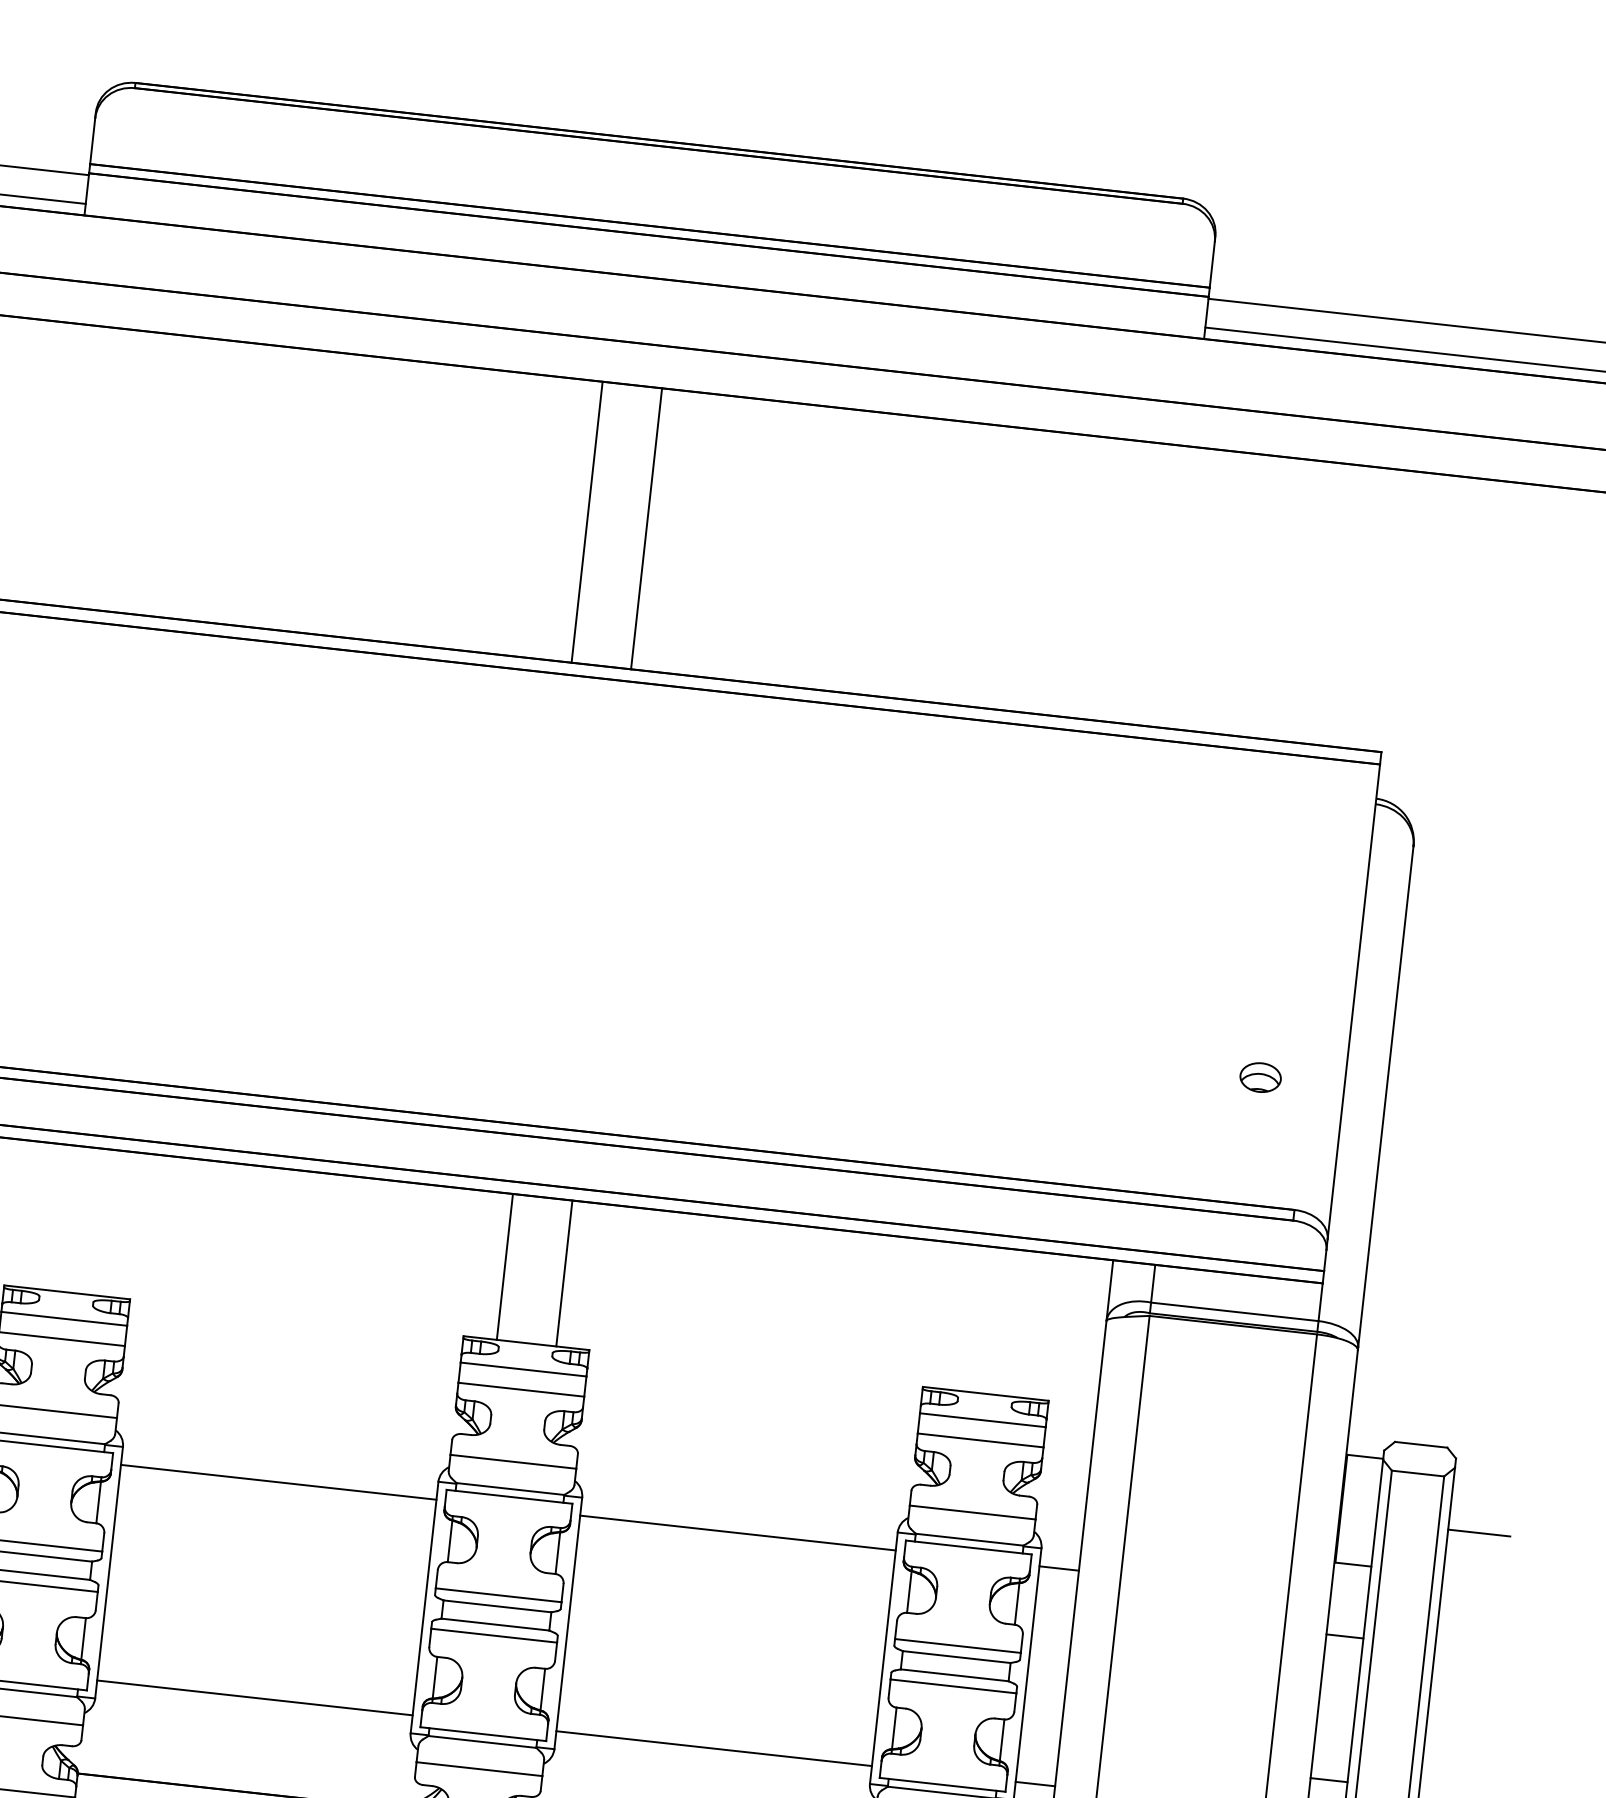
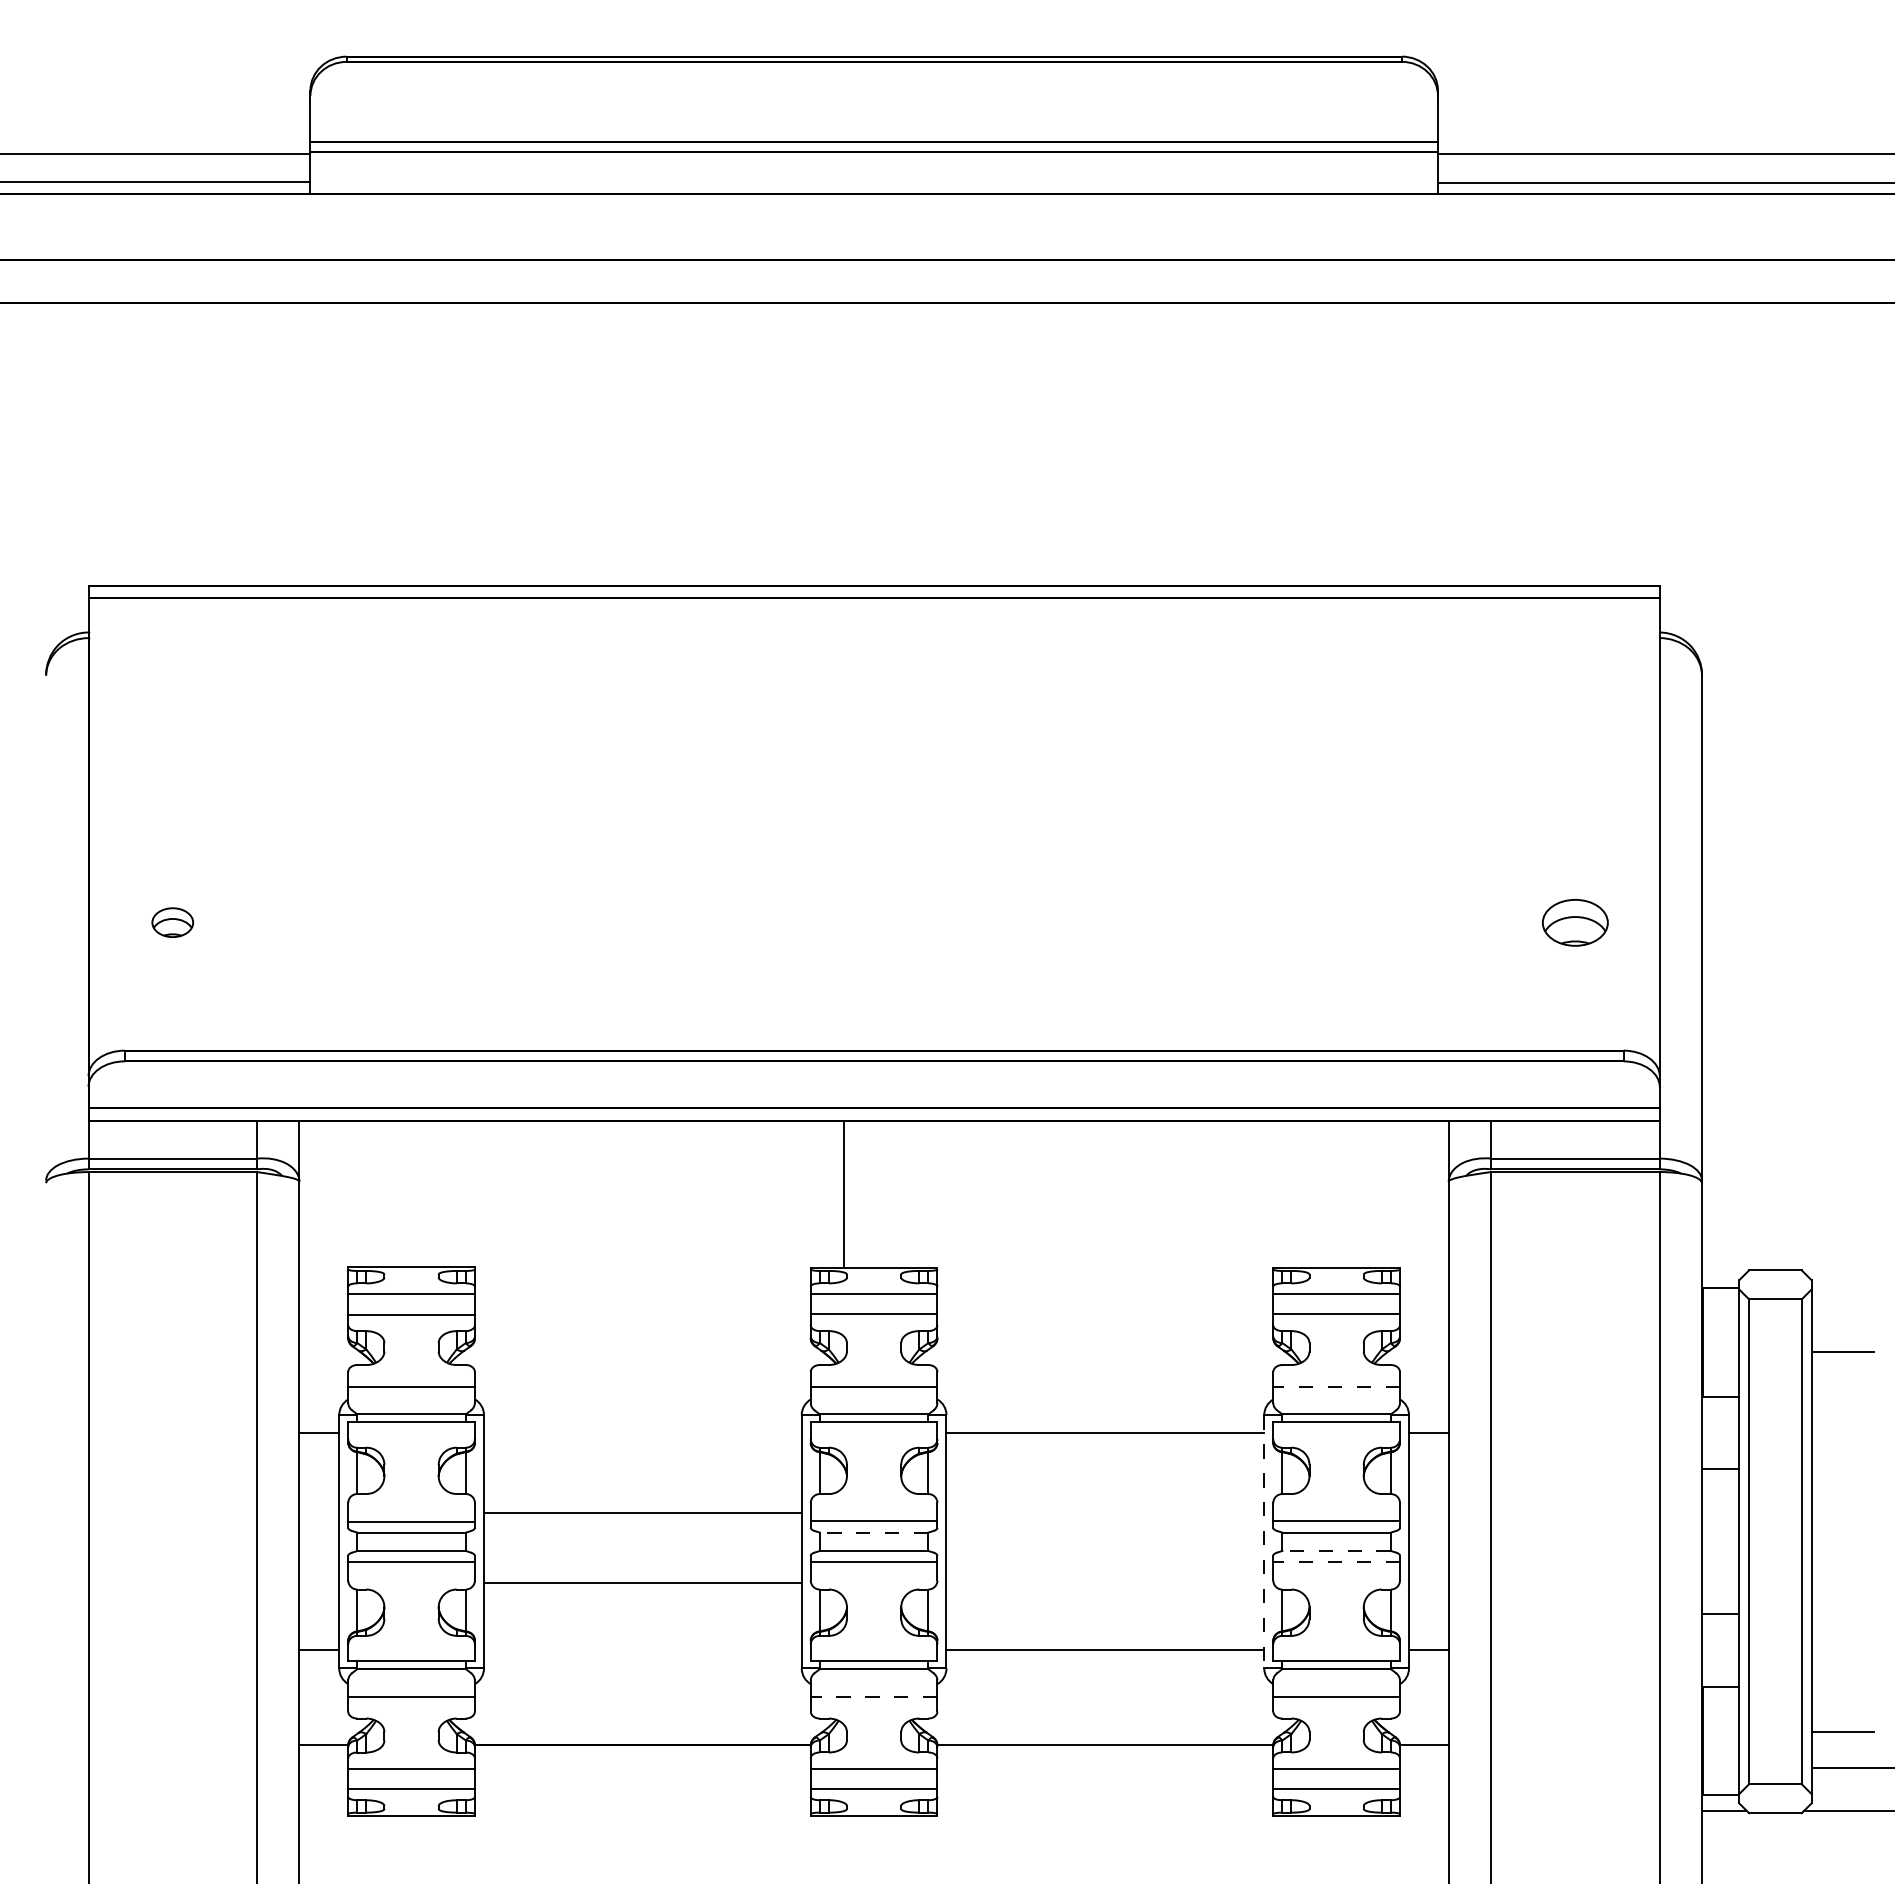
line: (587, 521) -> (844, 443), removed
line: (647, 528) -> (904, 443), removed
part: (1260, 1077) -> (1575, 922), size x1.6
line: (564, 1272) -> (904, 1193), removed
line: (278, 1482) -> (642, 1513), moved
line: (972, 1512) -> (1336, 1387), solid -> dashed
line: (496, 1606) -> (873, 1532), solid -> dashed
line: (884, 1657) -> (1264, 1541), solid -> dashed
line: (954, 1674) -> (1336, 1550), solid -> dashed
line: (953, 1686) -> (1336, 1562), solid -> dashed
line: (254, 1698) -> (642, 1583), moved
line: (478, 1769) -> (873, 1696), solid -> dashed

